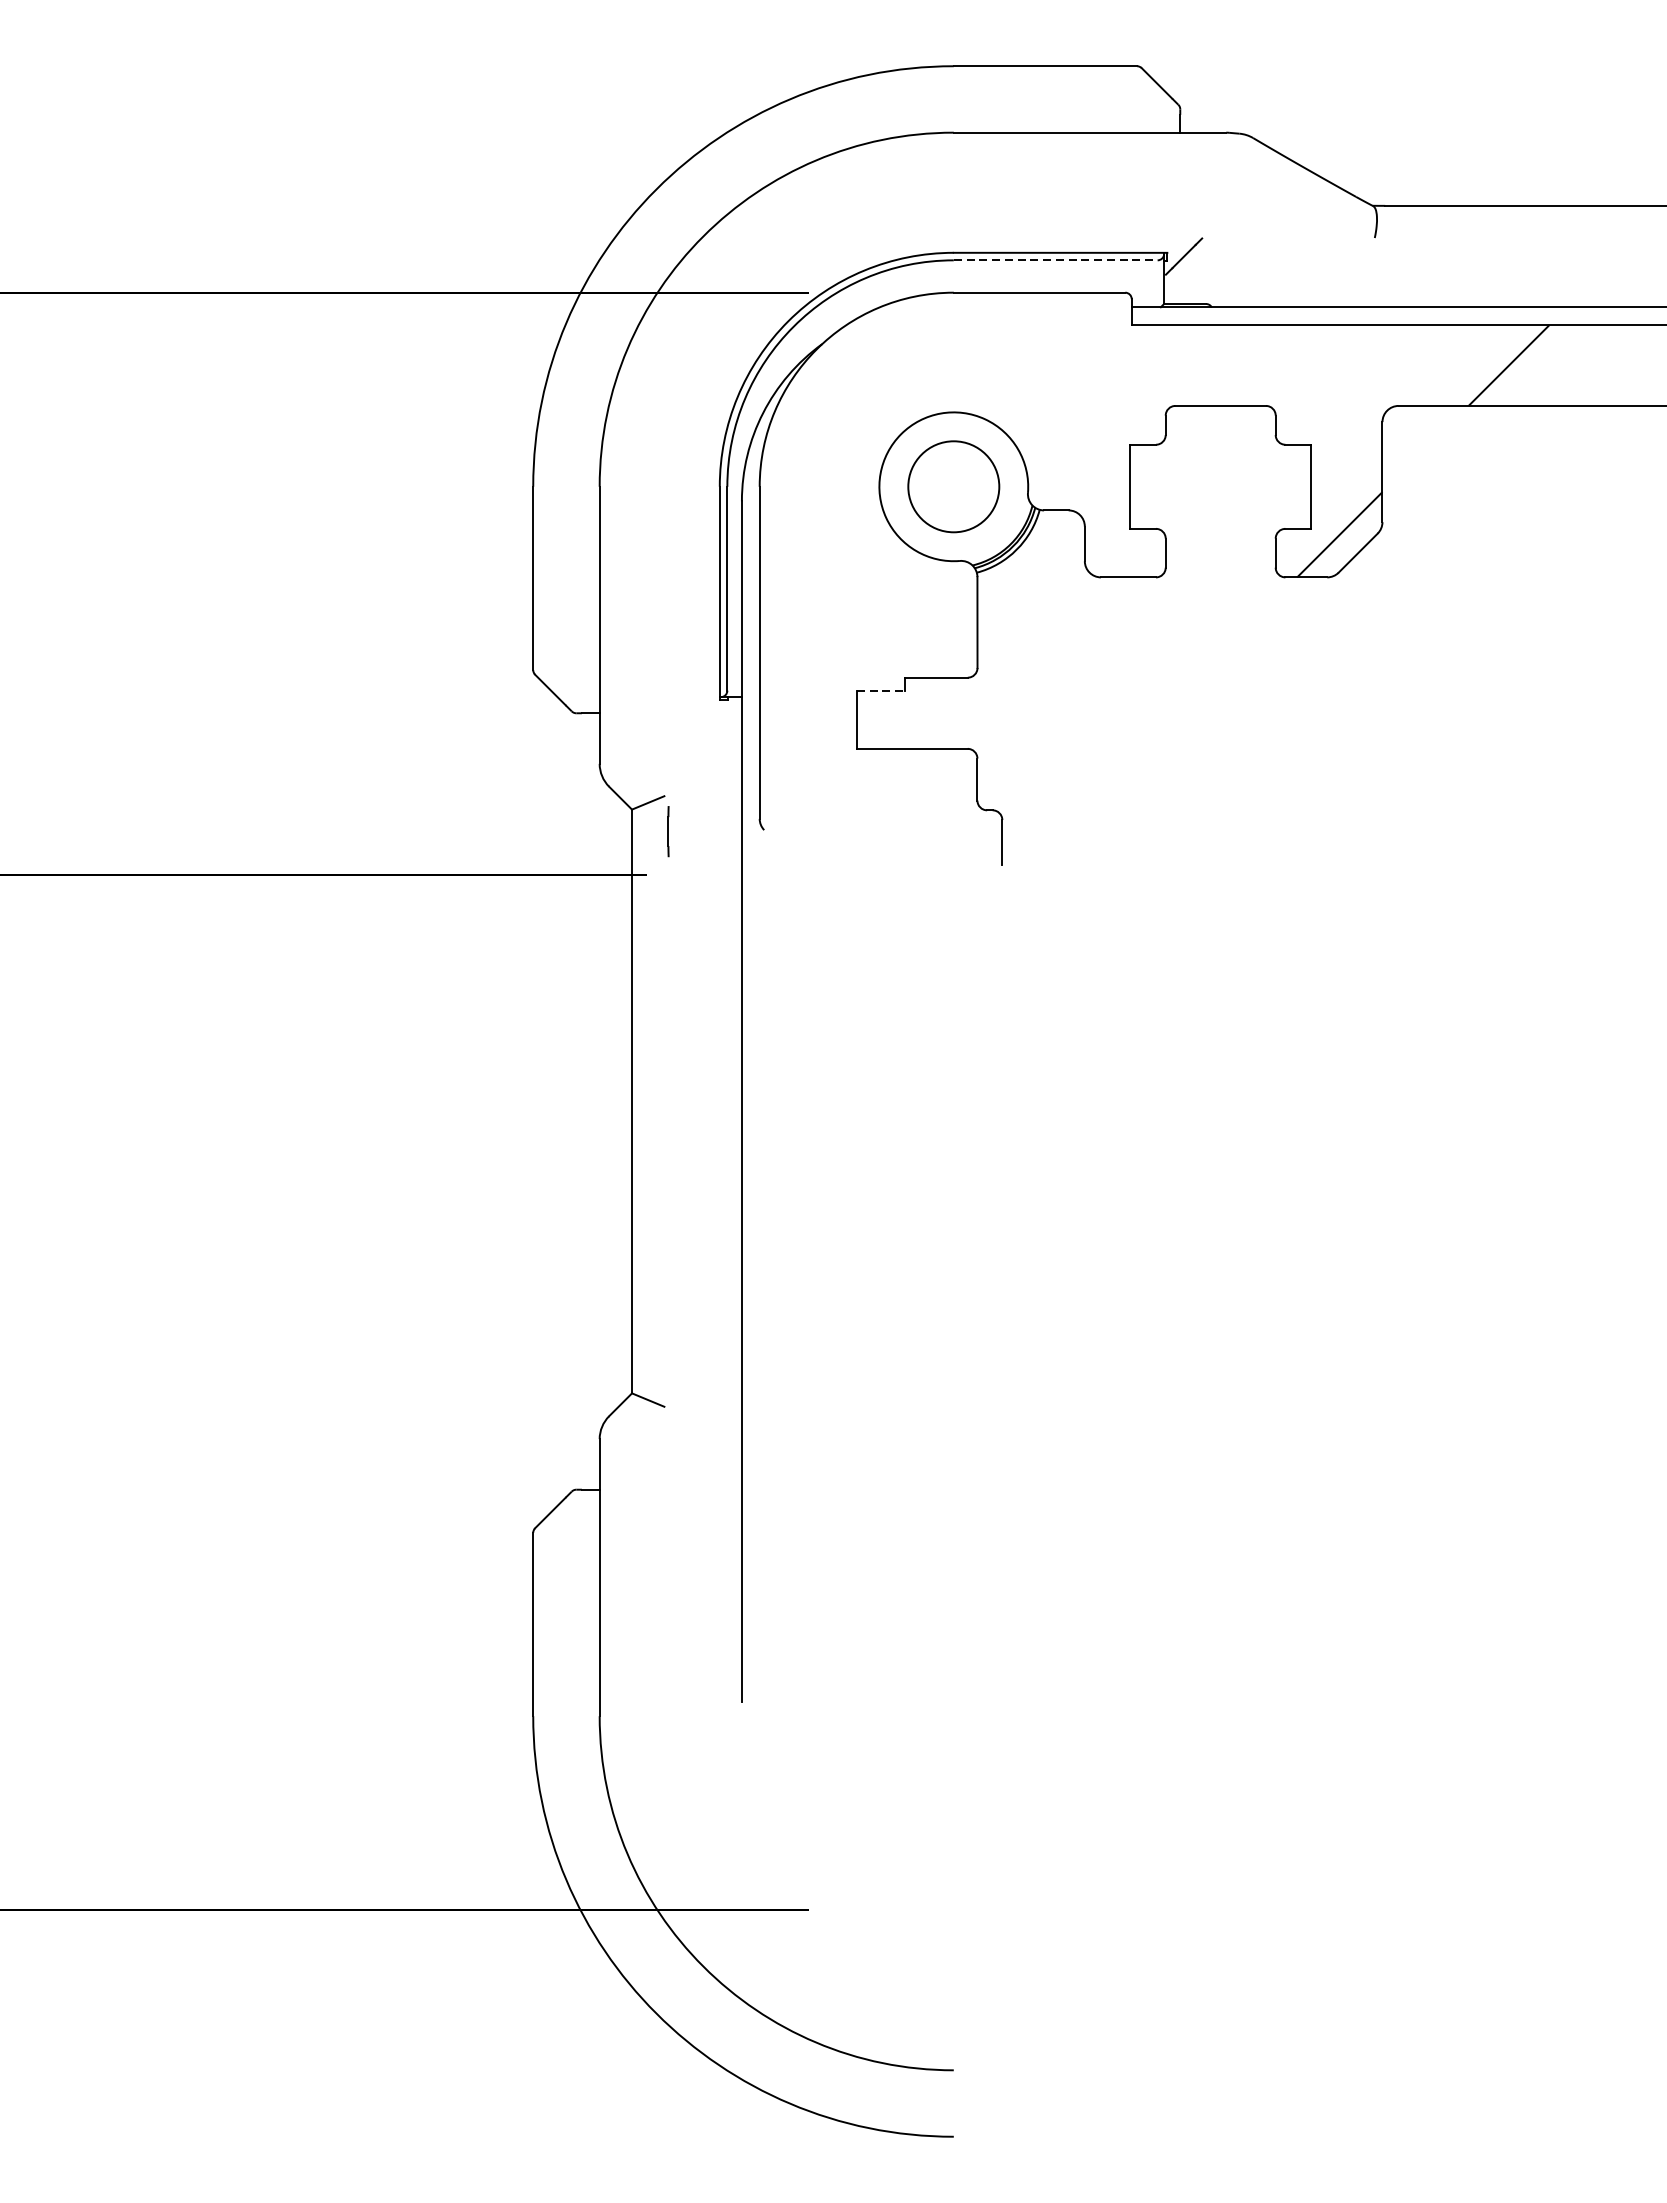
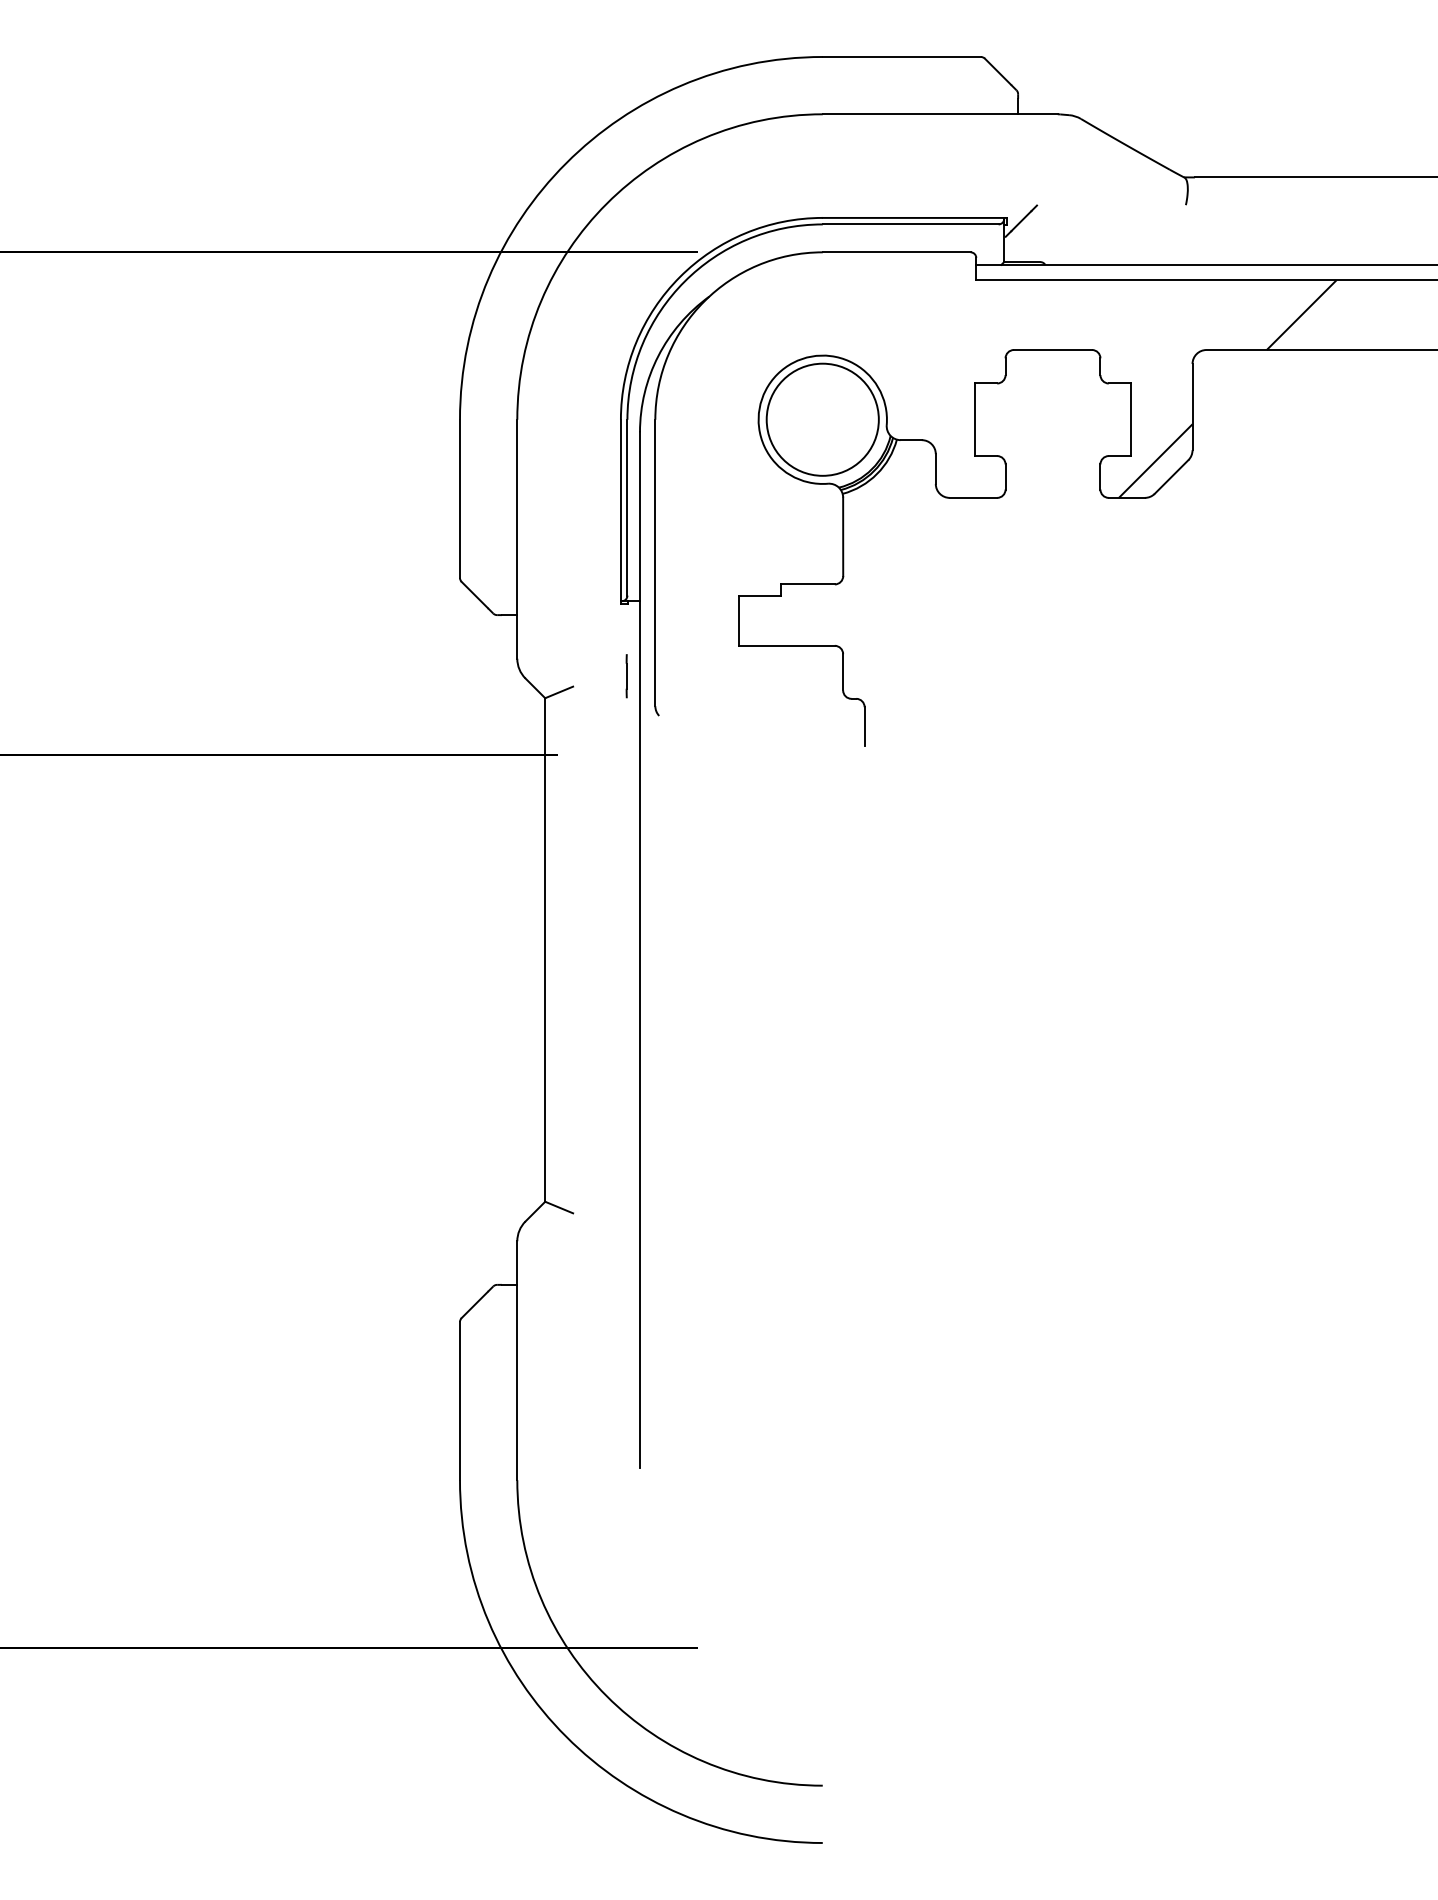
line: (1055, 260) -> (910, 224), dashed -> solid
circle: (953, 486) -> (822, 419), size x1.43
line: (880, 690) -> (759, 595), dashed -> solid
line: (668, 831) -> (626, 676), moved

